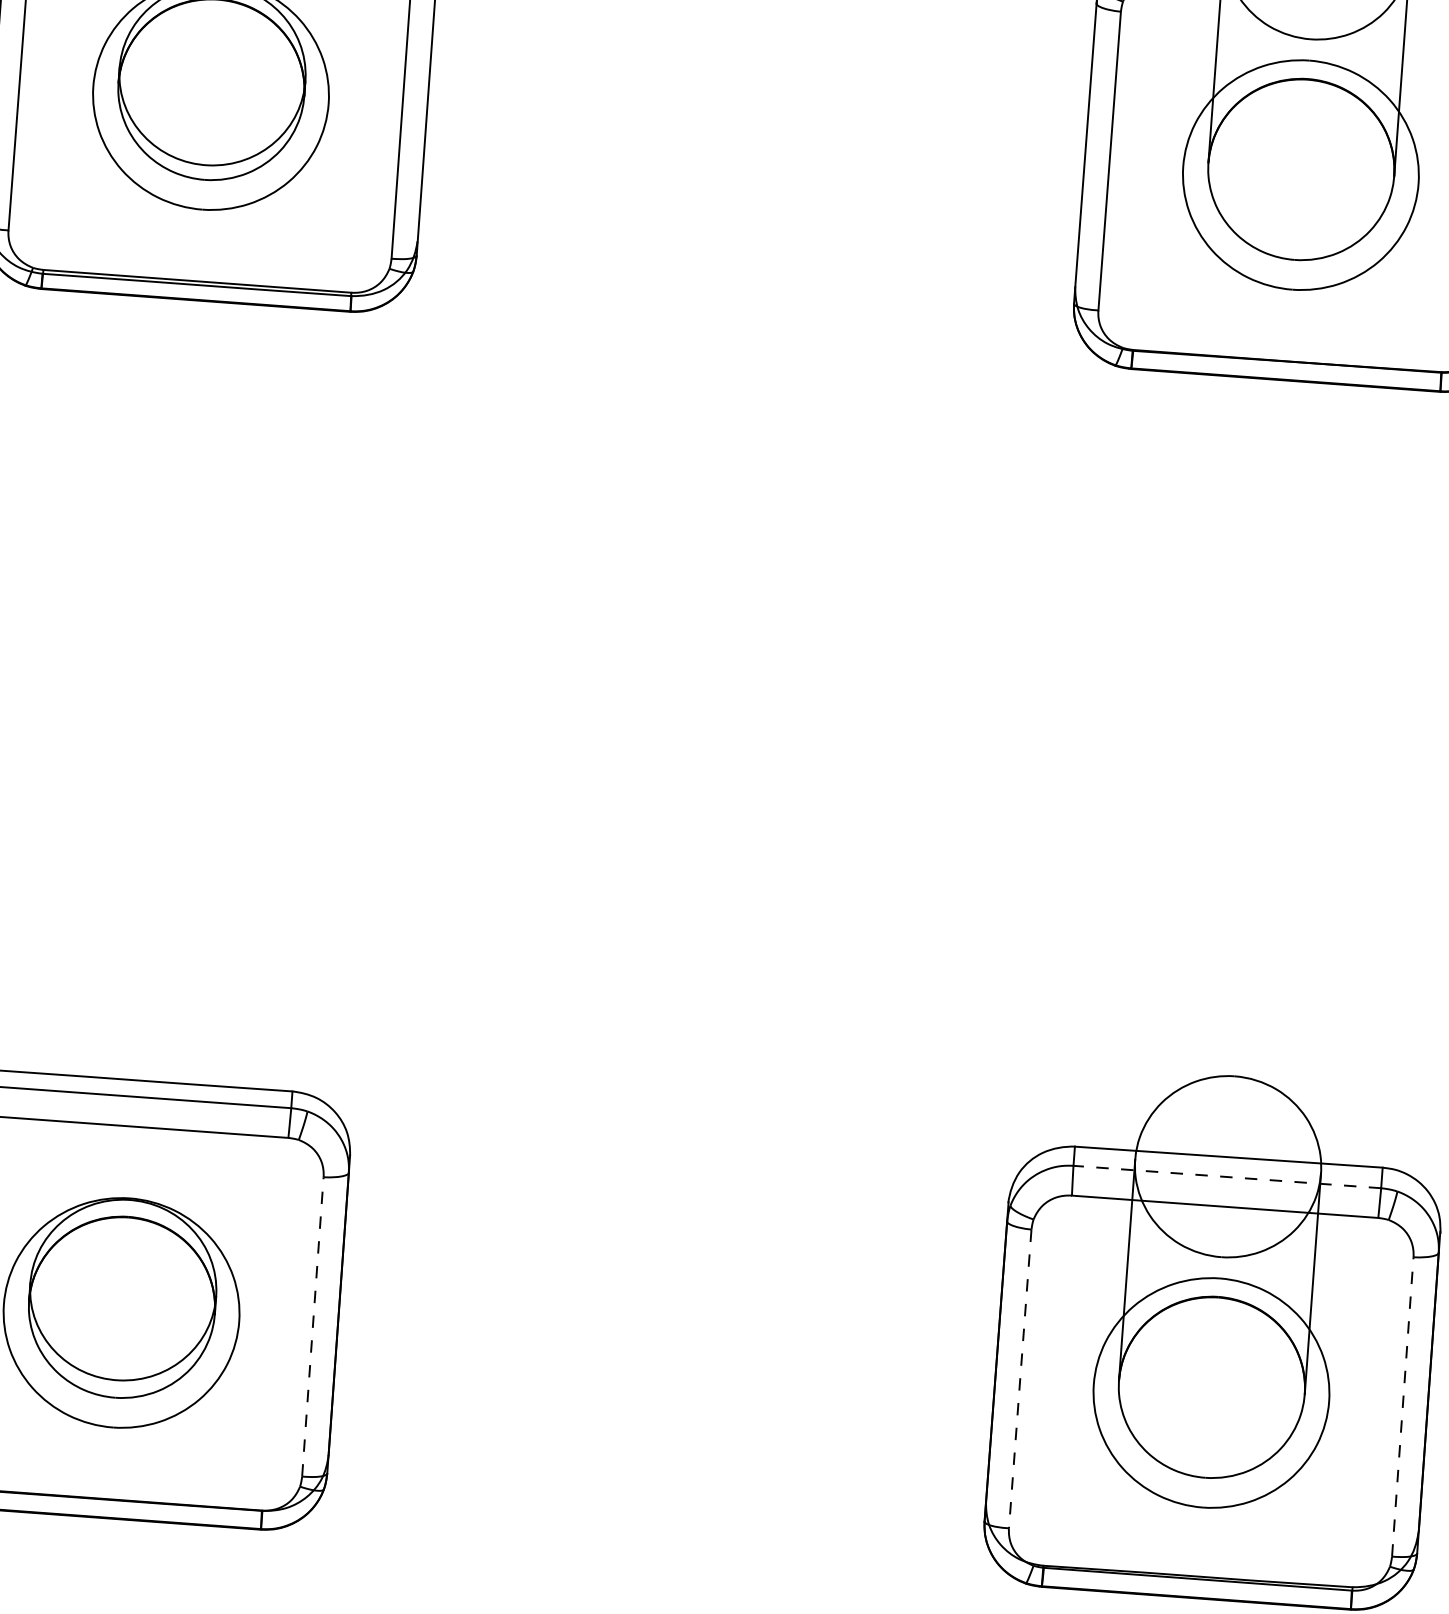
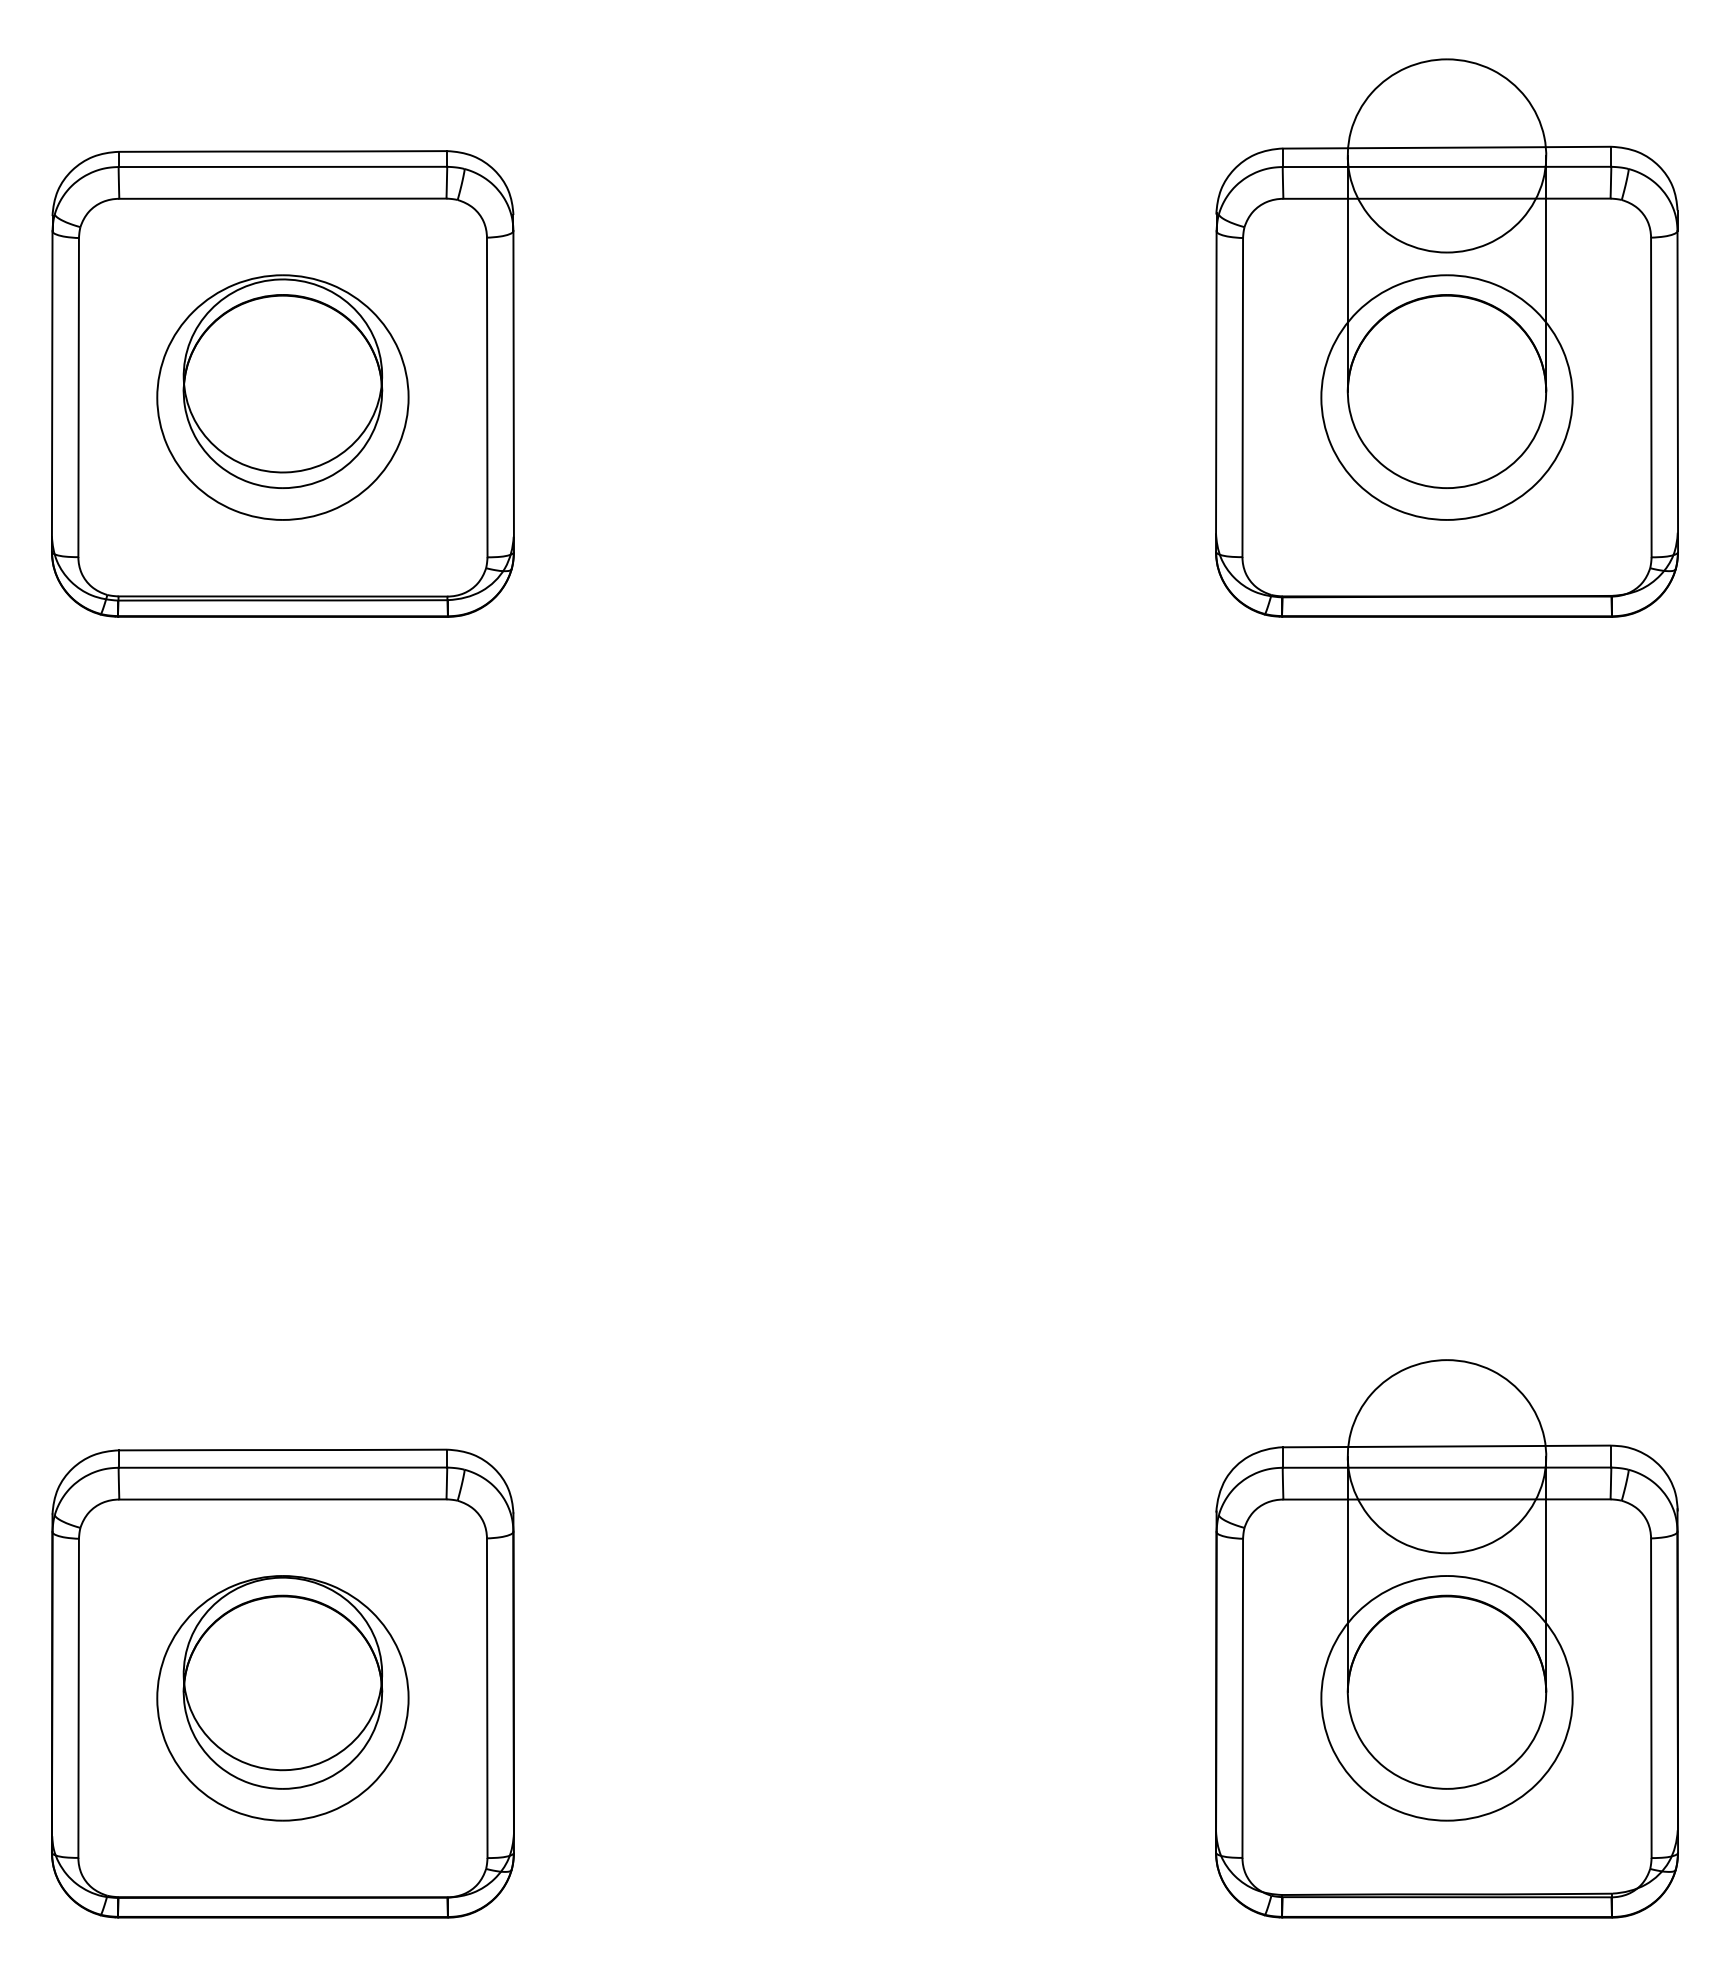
line: (1226, 1176) -> (1446, 1467), dashed -> solid
line: (313, 1327) -> (487, 1698), dashed -> solid
line: (1019, 1379) -> (1242, 1698), dashed -> solid
line: (1402, 1407) -> (1651, 1698), dashed -> solid

